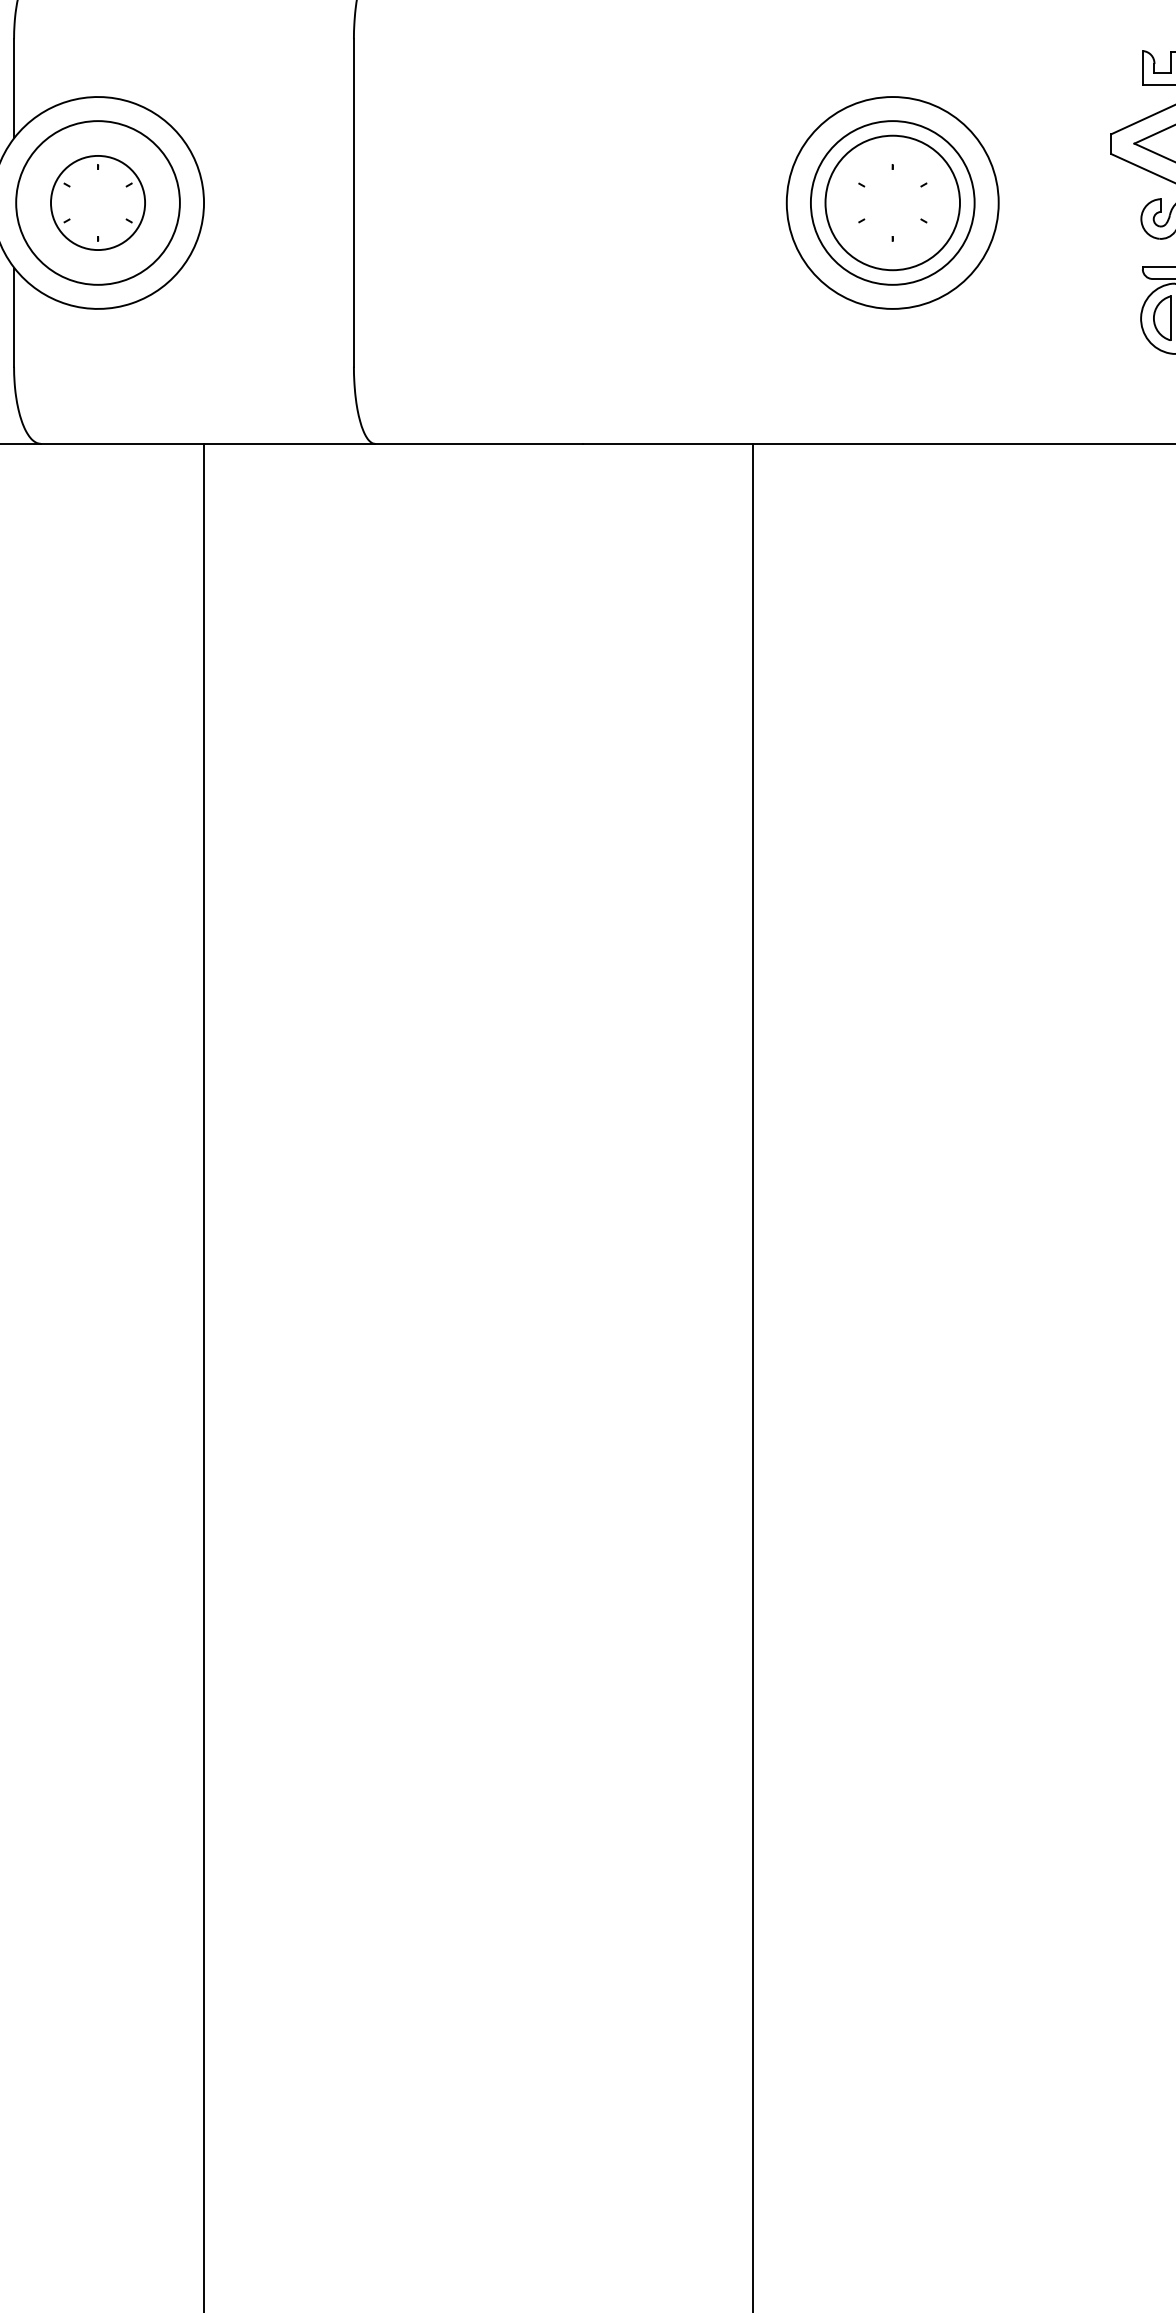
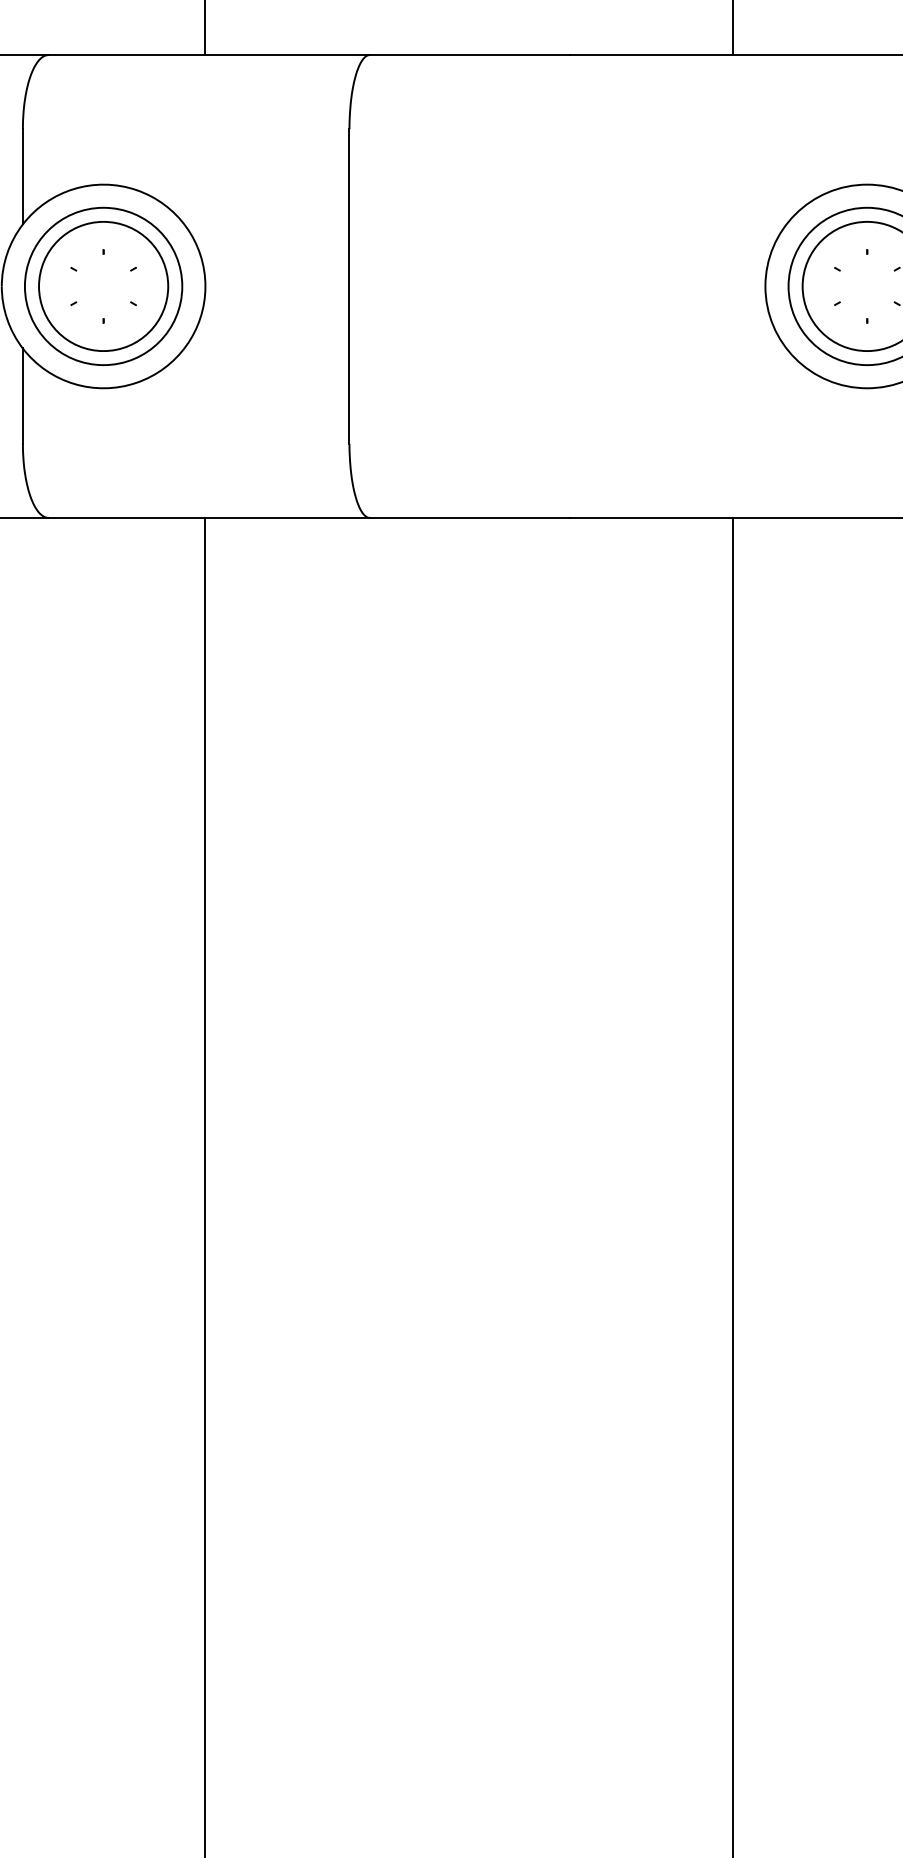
circle: (97, 202) -> (103, 286), size x1.43

